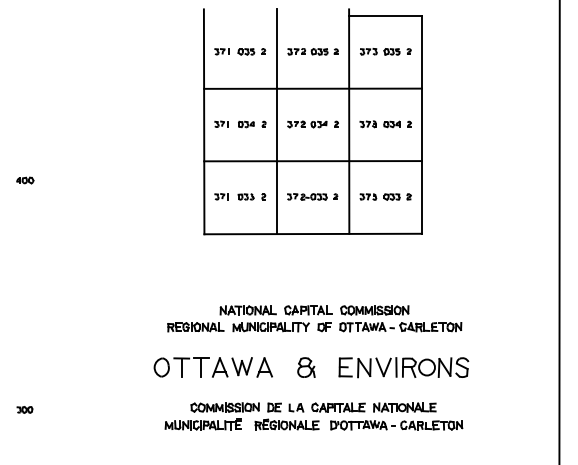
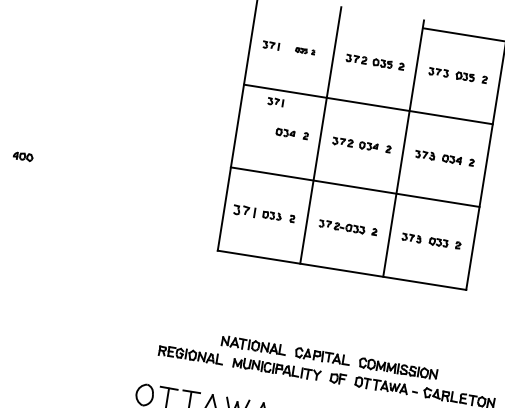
part: (251, 51) -> (304, 50), size x0.6
part: (221, 123) -> (275, 101), moved
part: (221, 196) -> (244, 210), size x1.4

